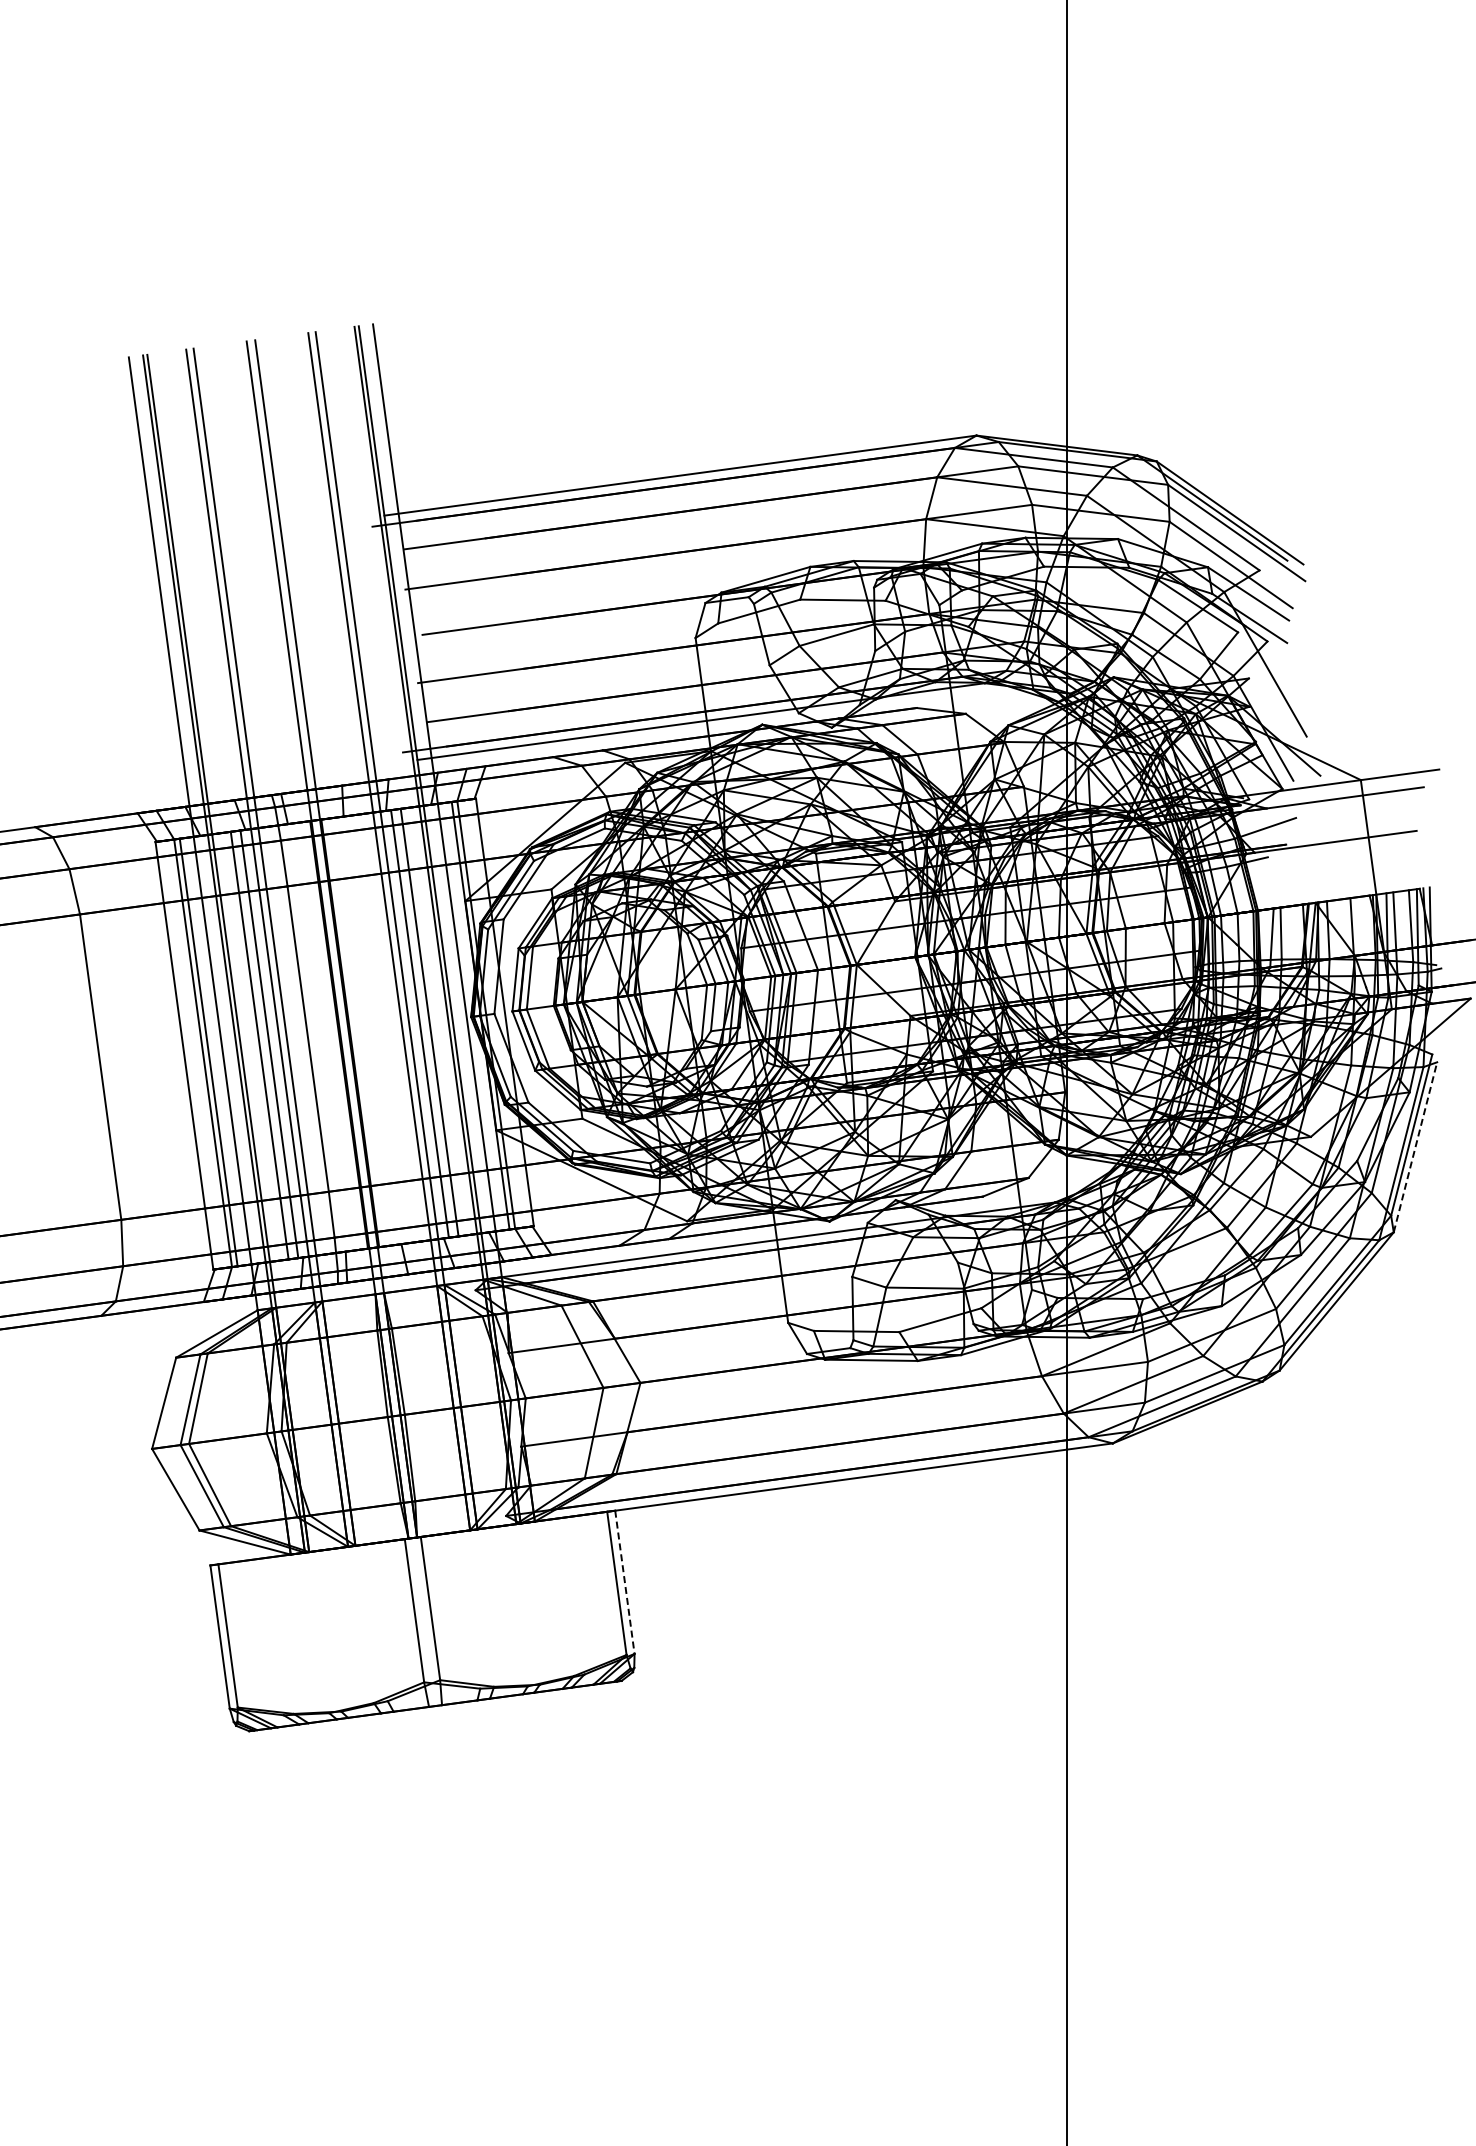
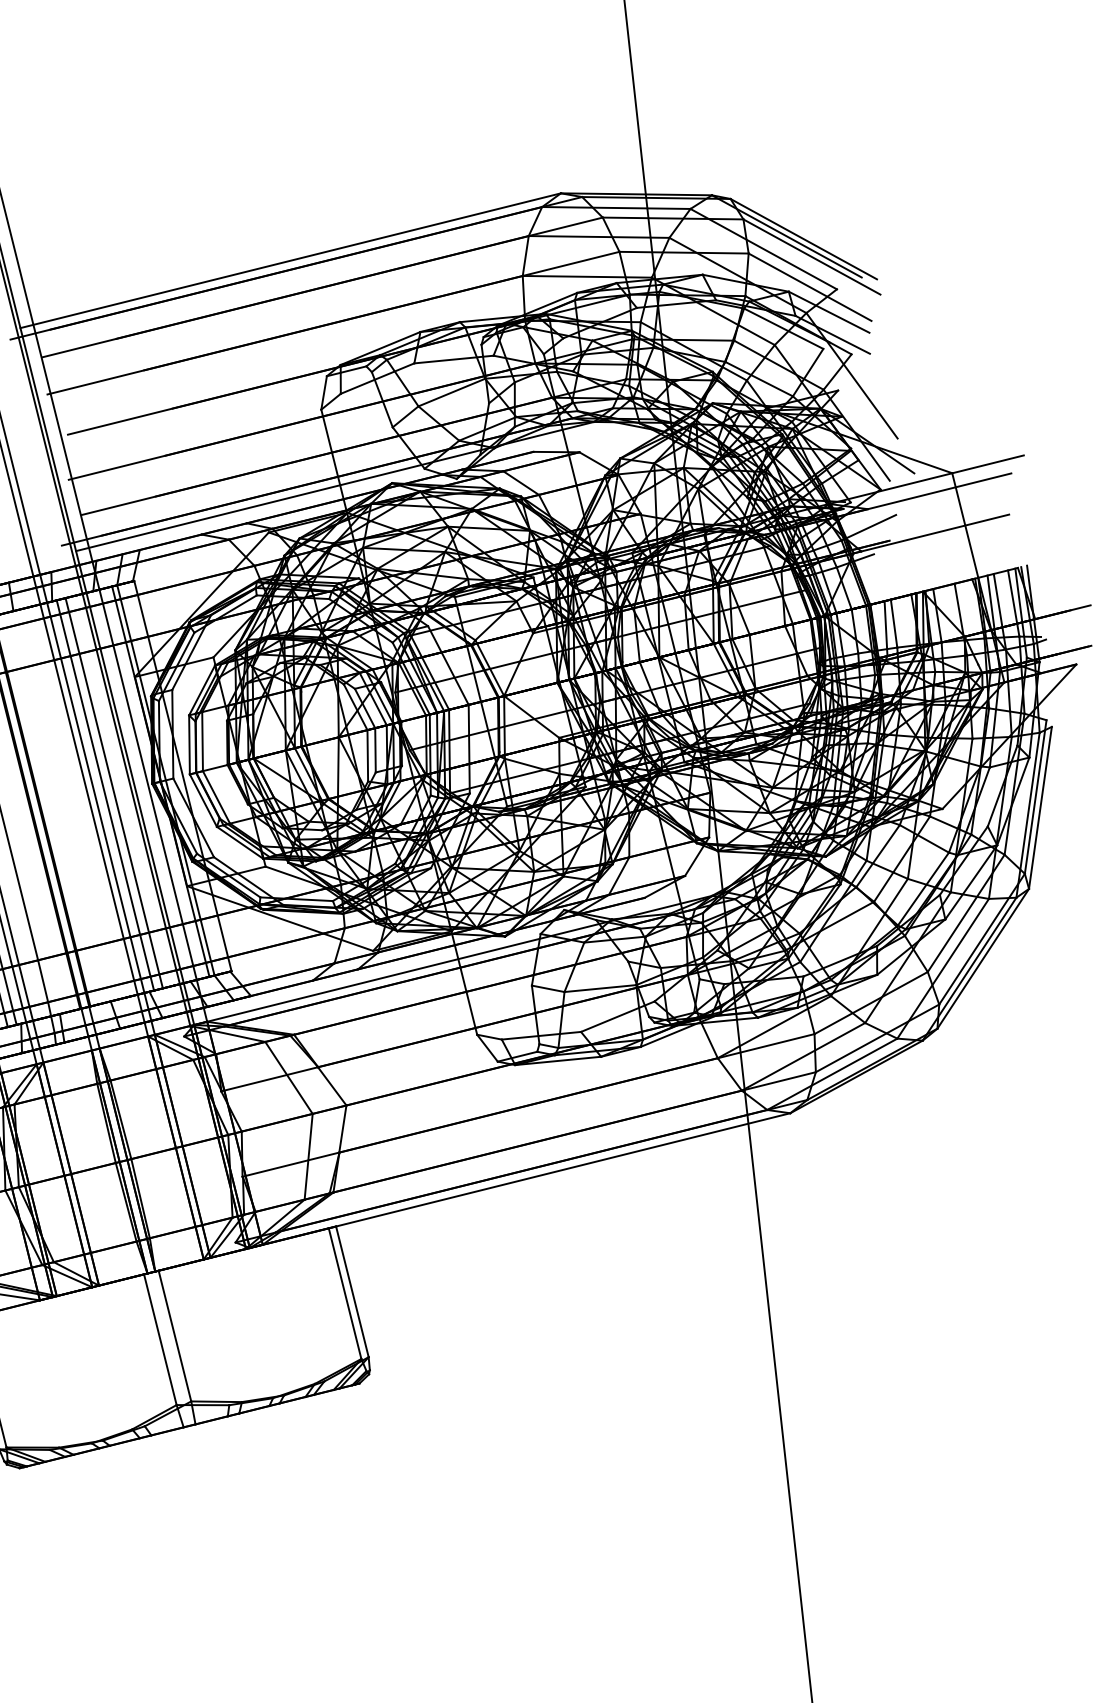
line: (1415, 1147) -> (1040, 808), dashed -> solid
line: (624, 1582) -> (352, 1292), dashed -> solid

